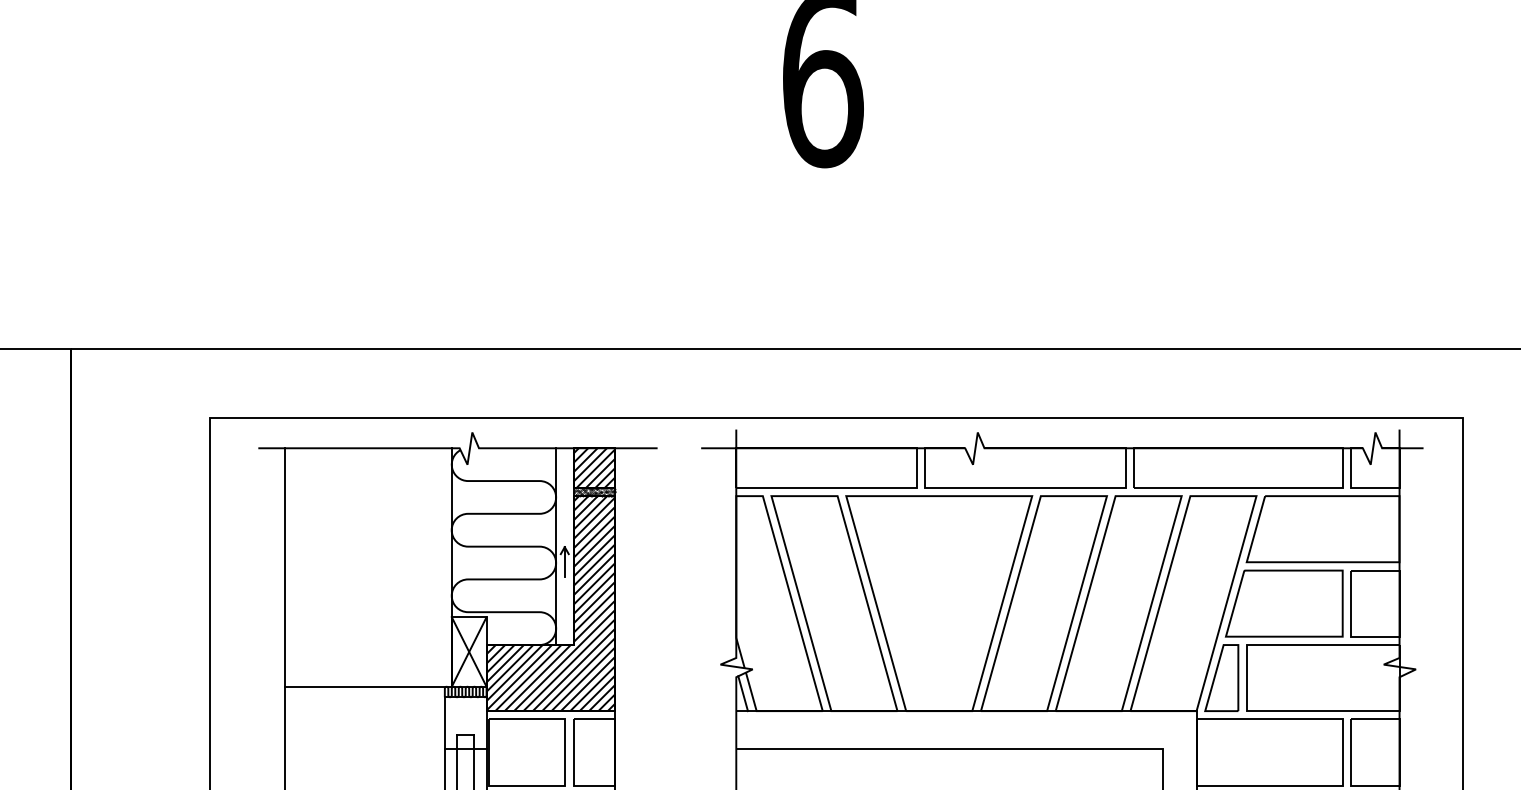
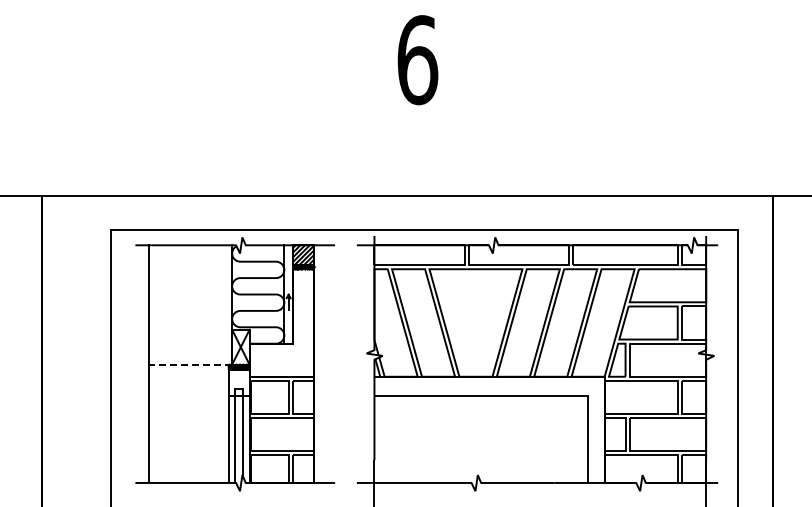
hatch: (550, 602) -> (281, 322), removed
line: (368, 686) -> (190, 364), solid -> dashed

